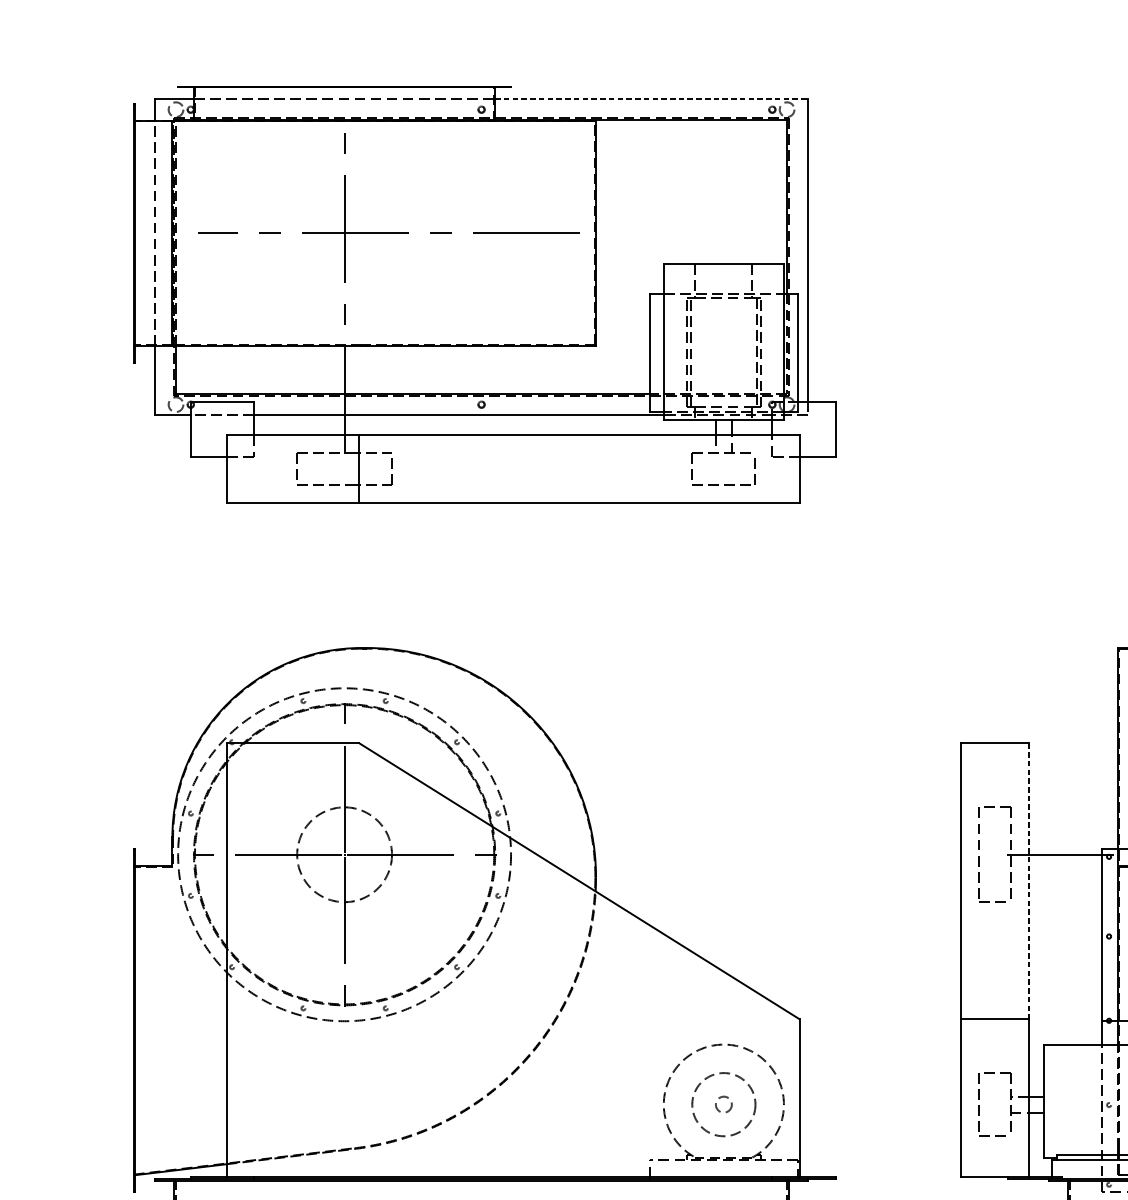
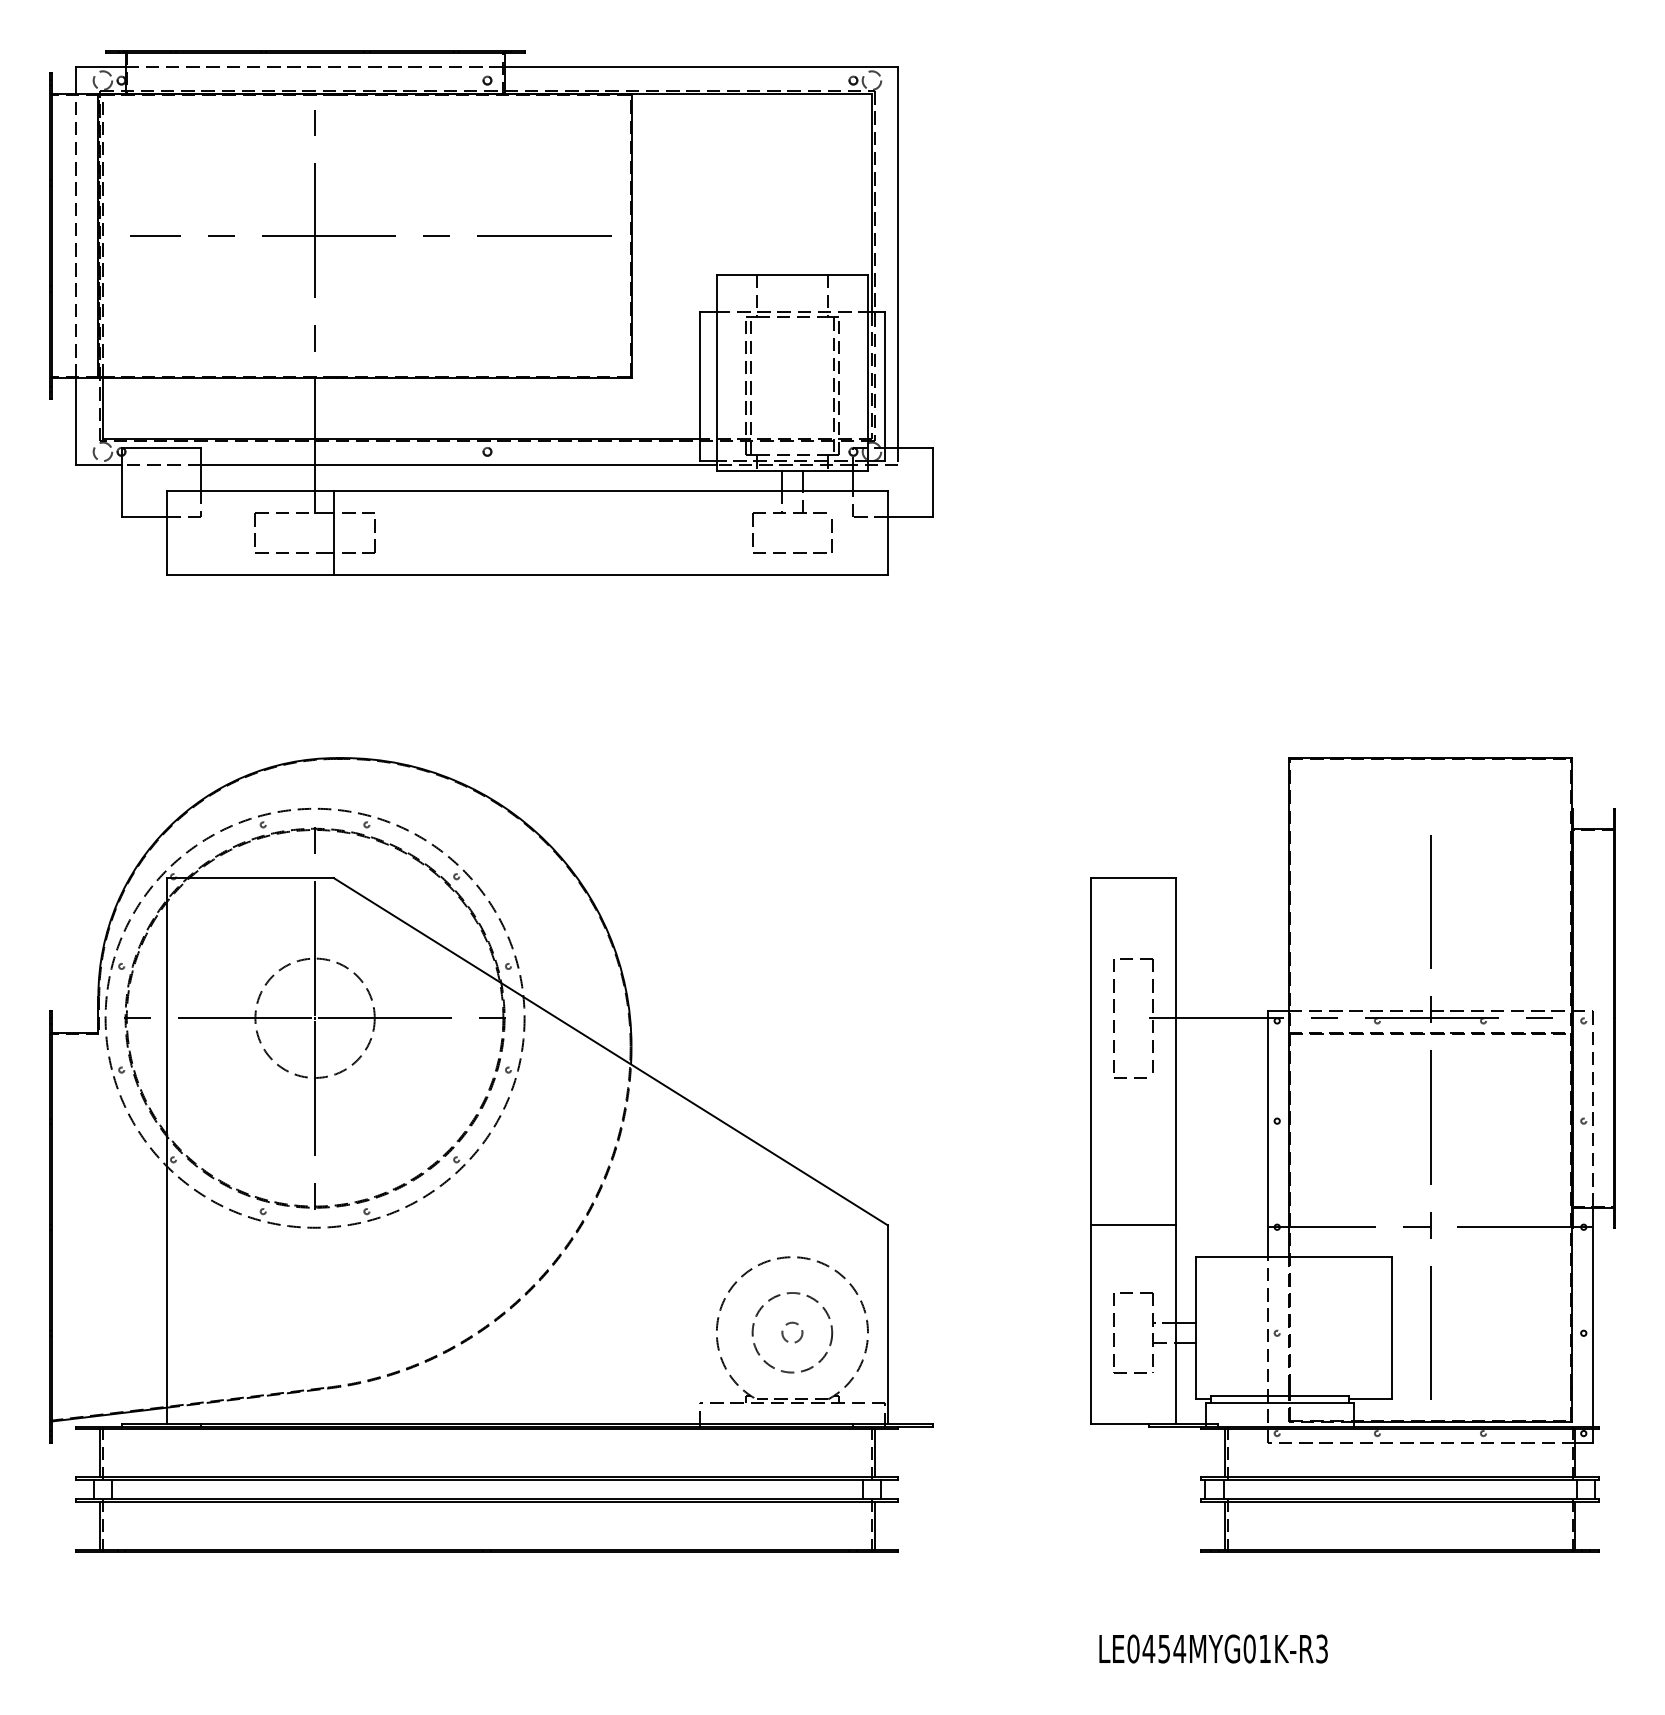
line: (651, 99) -> (701, 67), dashed -> solid
line: (1028, 881) -> (1175, 1051), dashed -> solid

